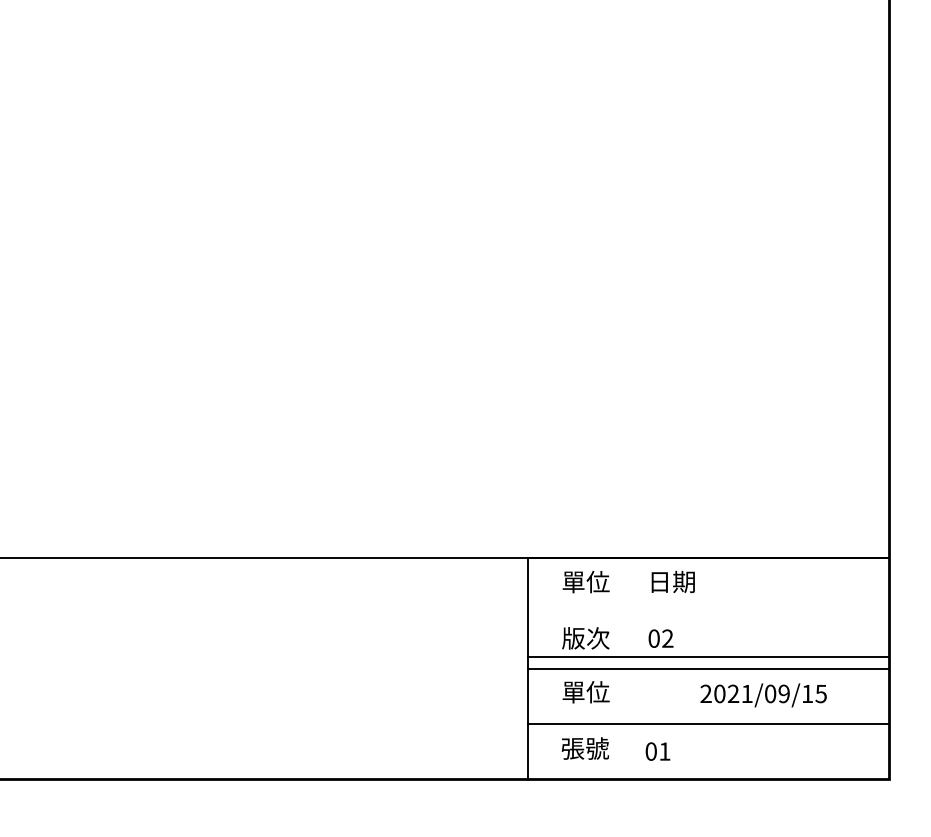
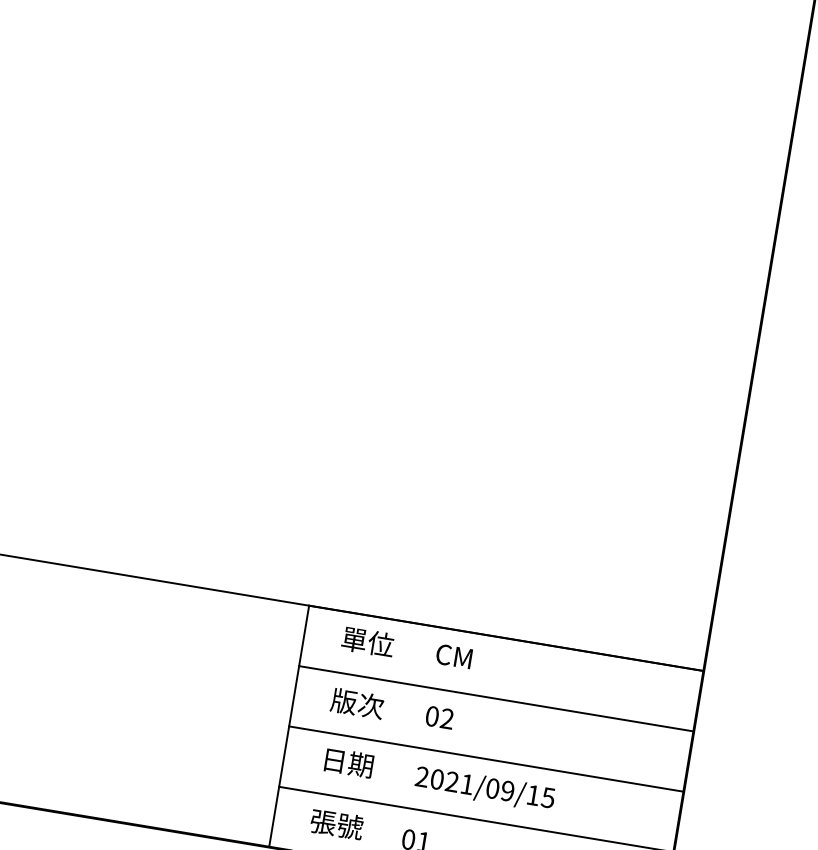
text: (671, 581) -> (461, 656), 日期 -> CM
line: (708, 656) -> (496, 698), moved
text: (585, 692) -> (347, 762), 單位 -> 日期
text: (763, 695) -> (484, 789), moved

